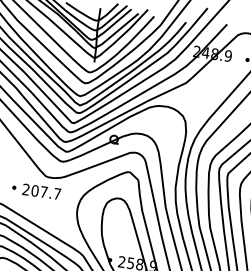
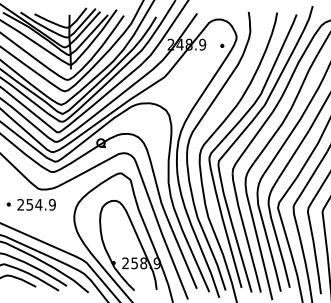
text: (45, 192) -> (40, 204), 207.7 -> 254.9

